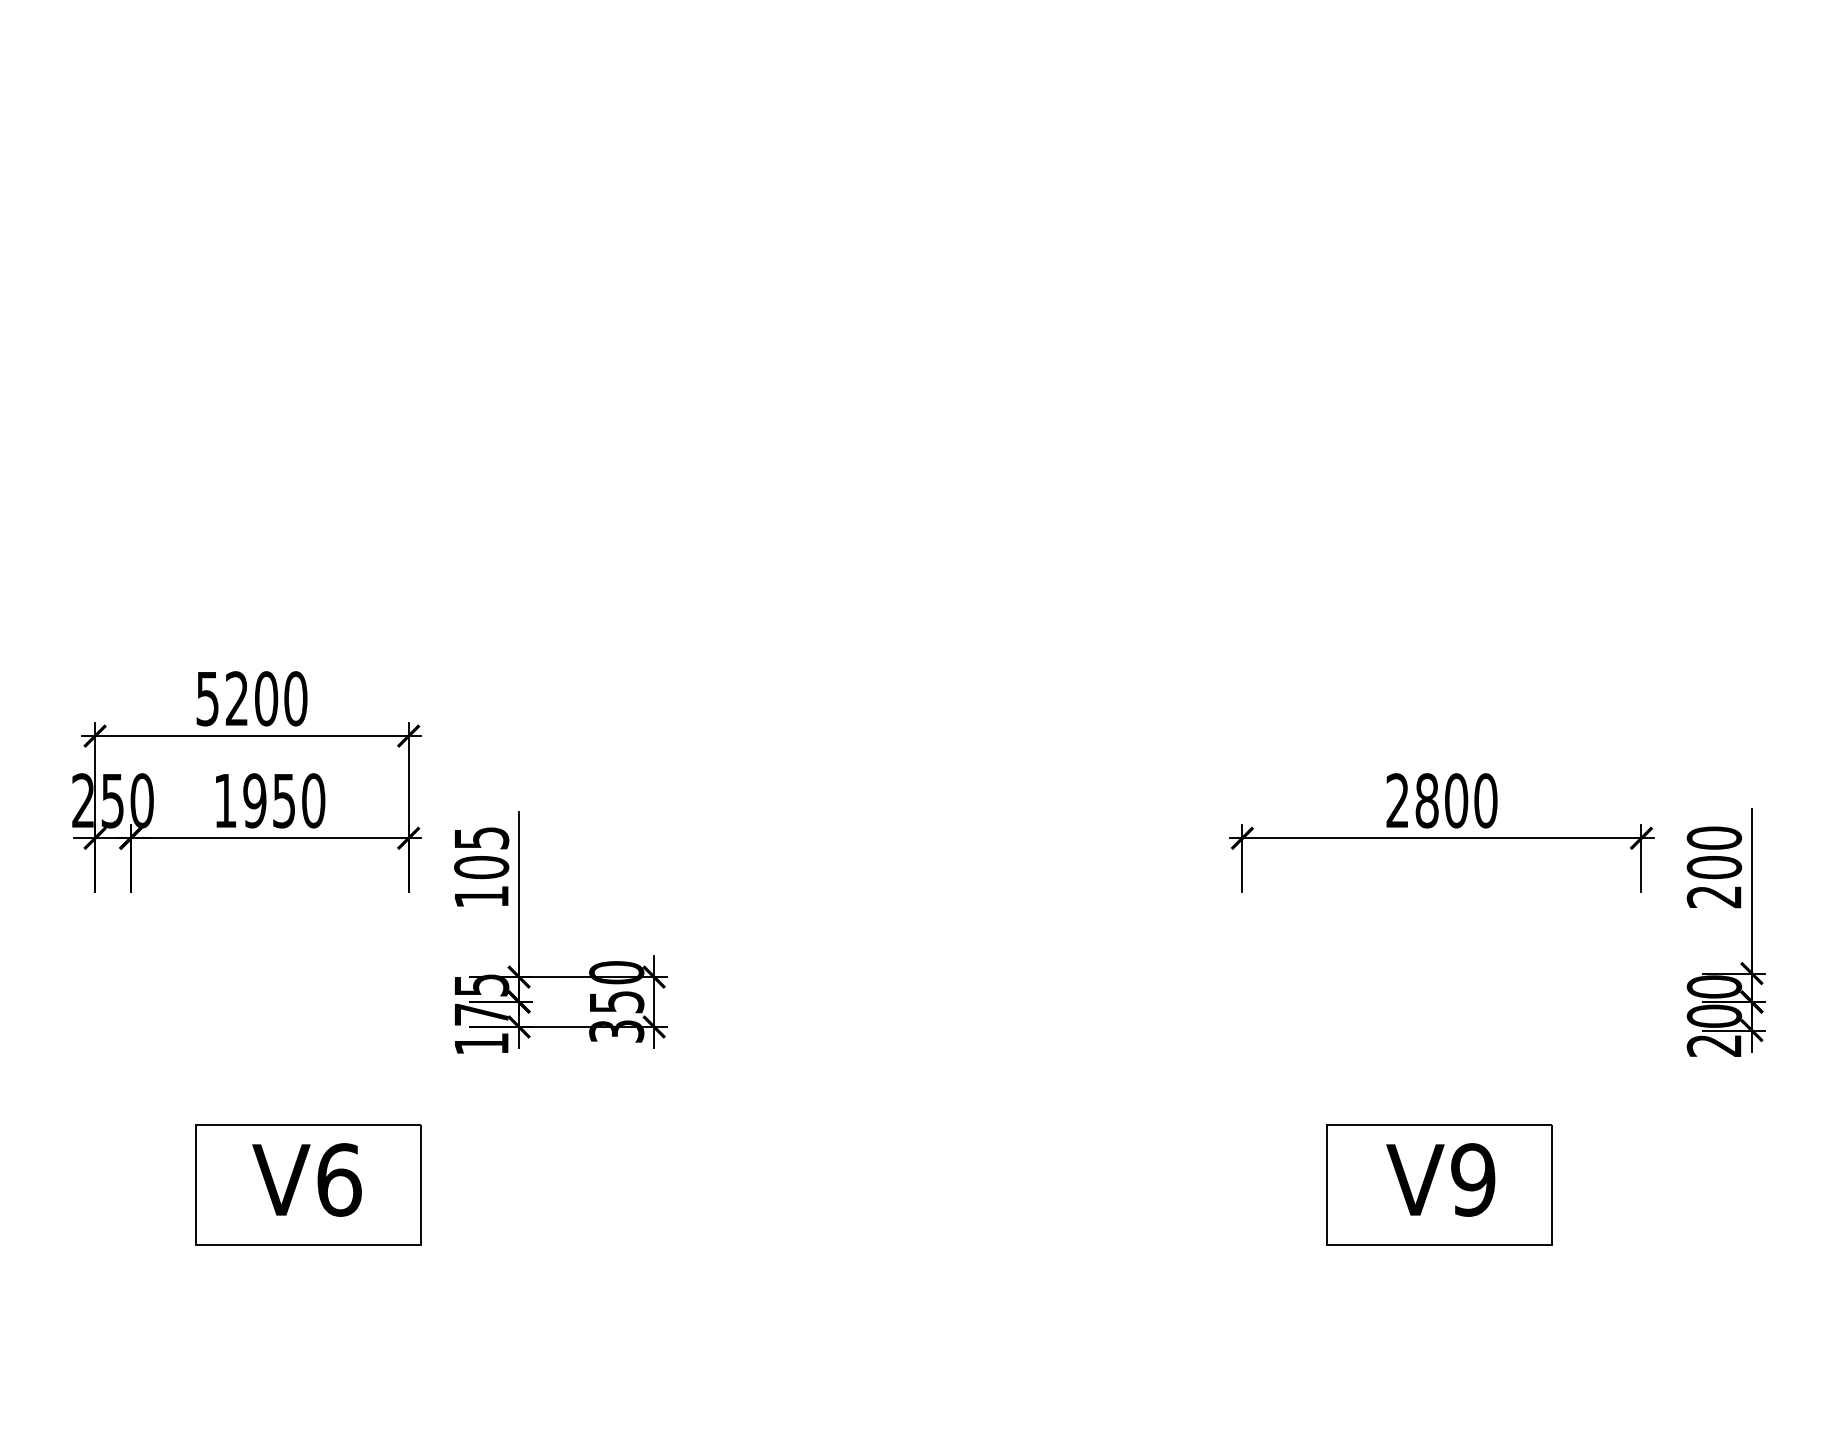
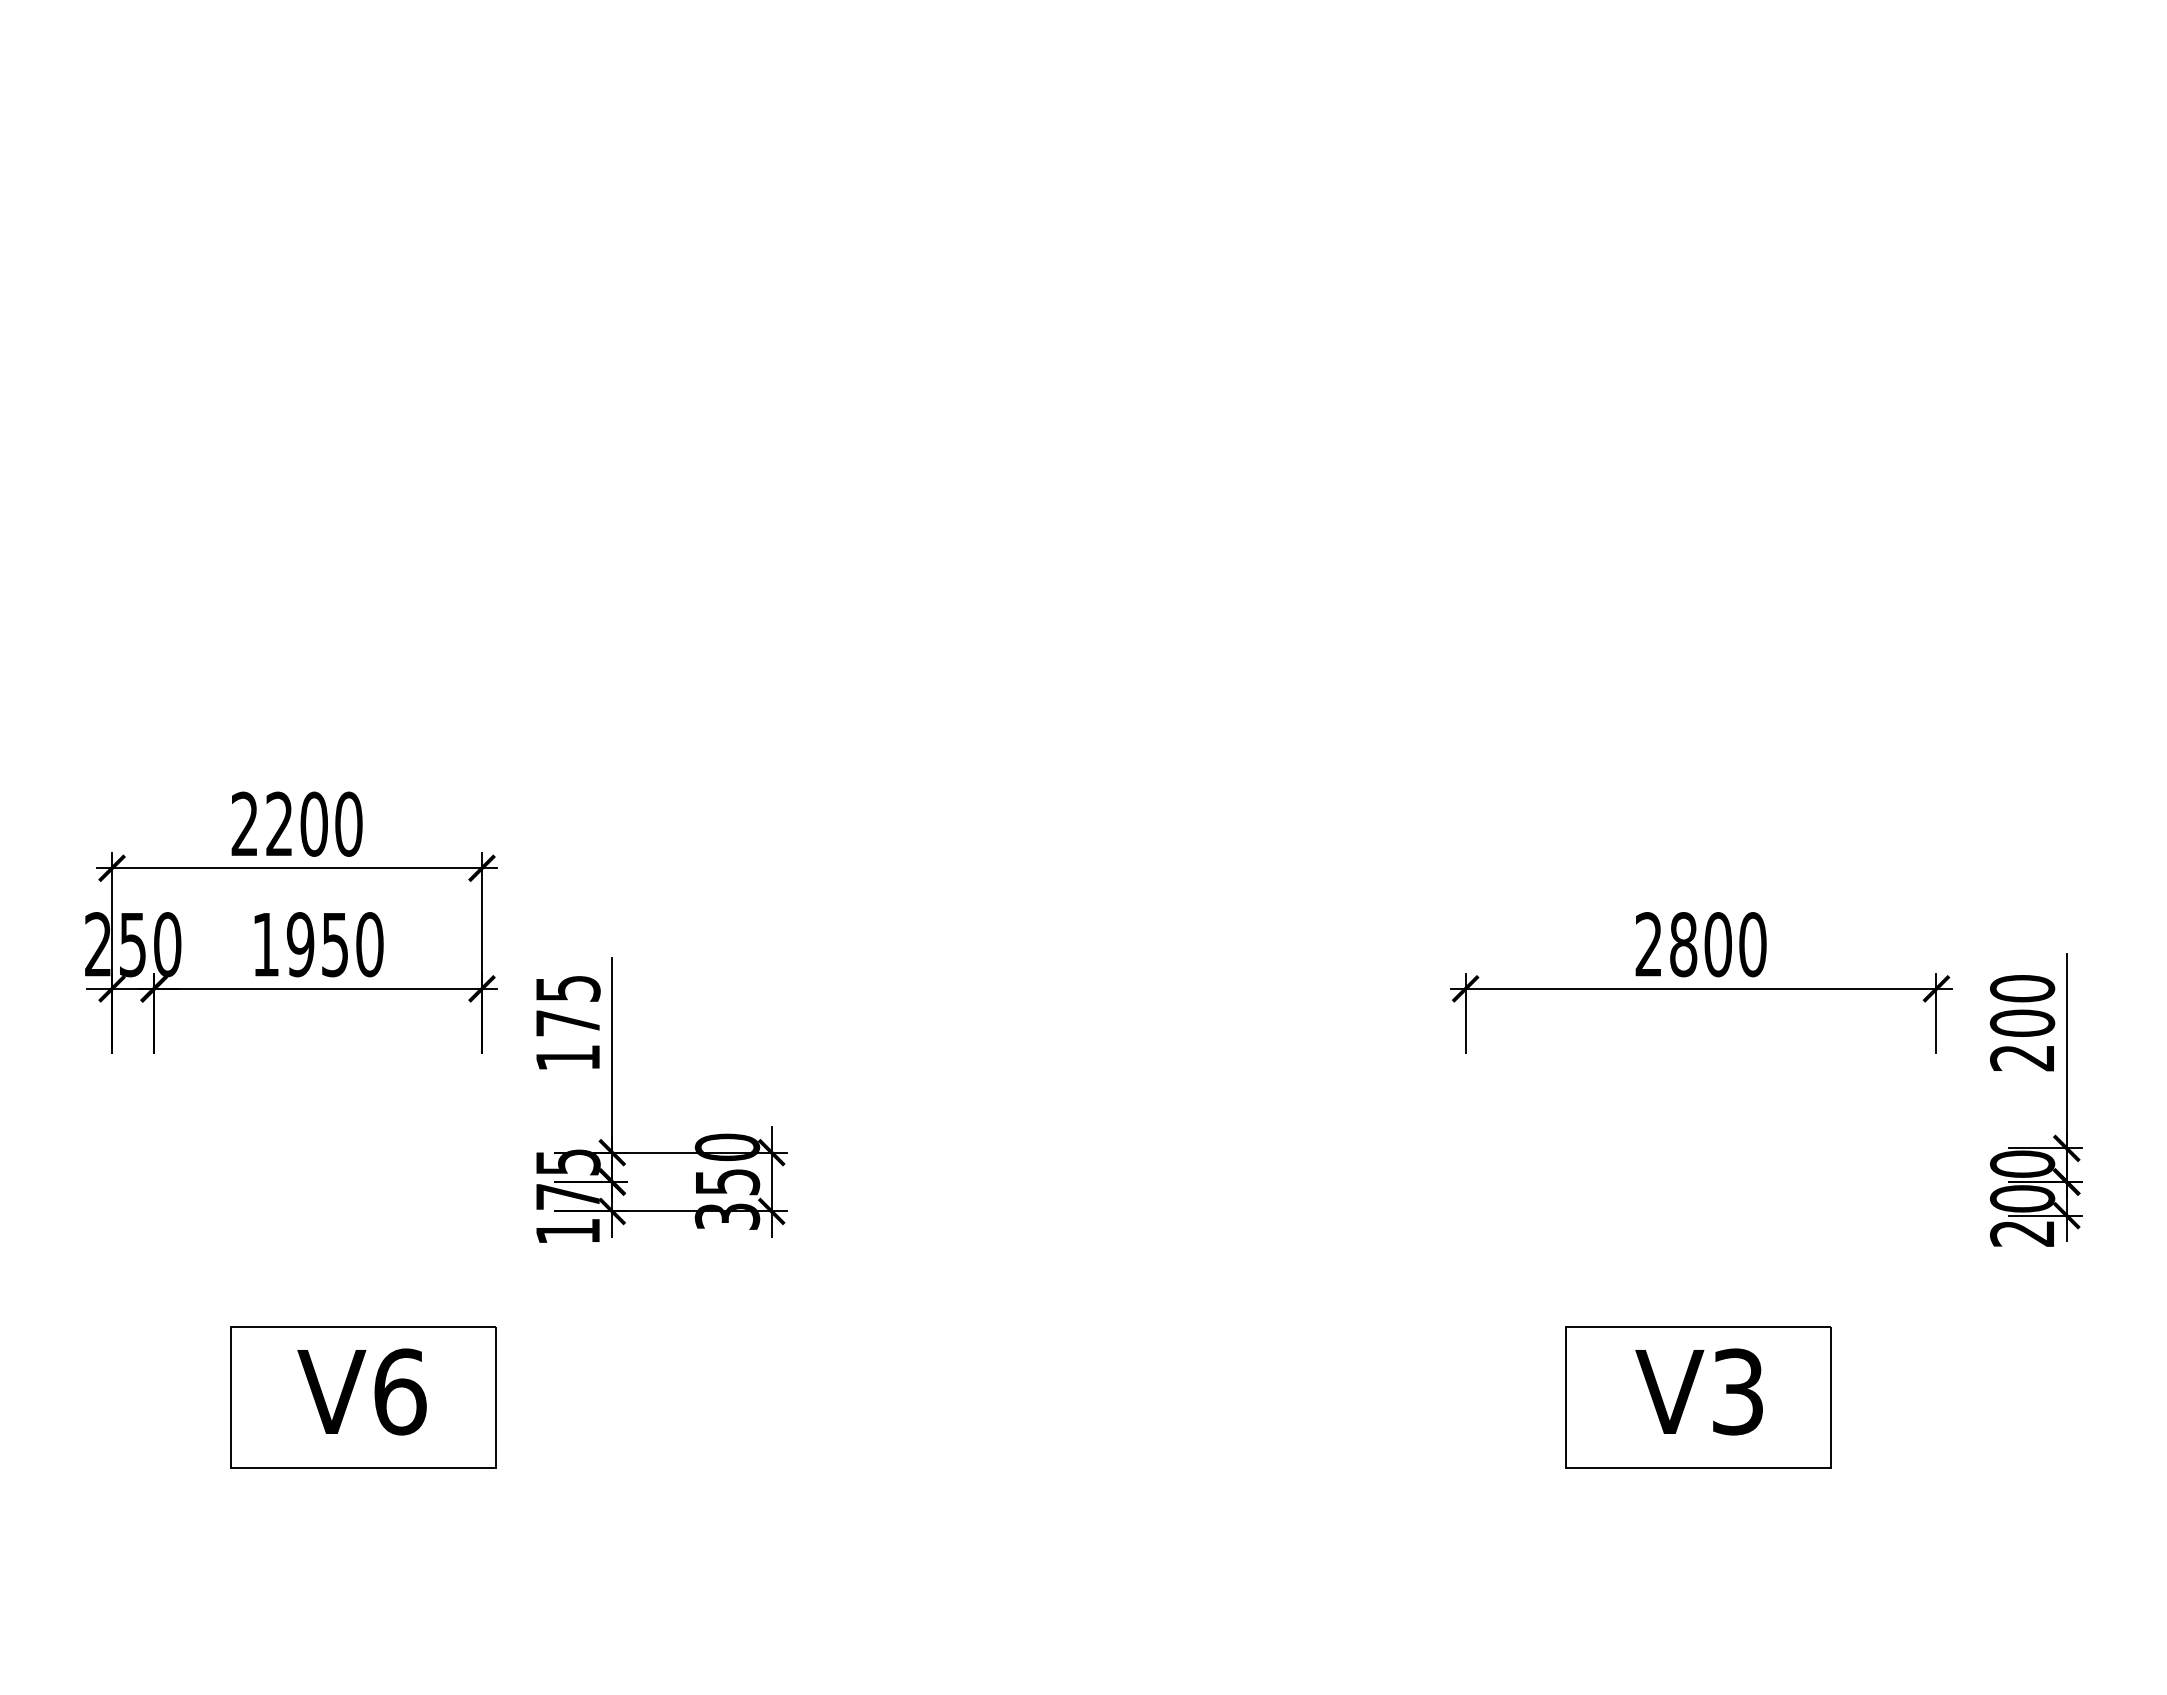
text: (207, 698) -> (244, 823), 5200 -> 2200
text: (481, 866) -> (567, 1022), 105 -> 175
text: (1472, 1179) -> (1737, 1391), V9 -> V3

